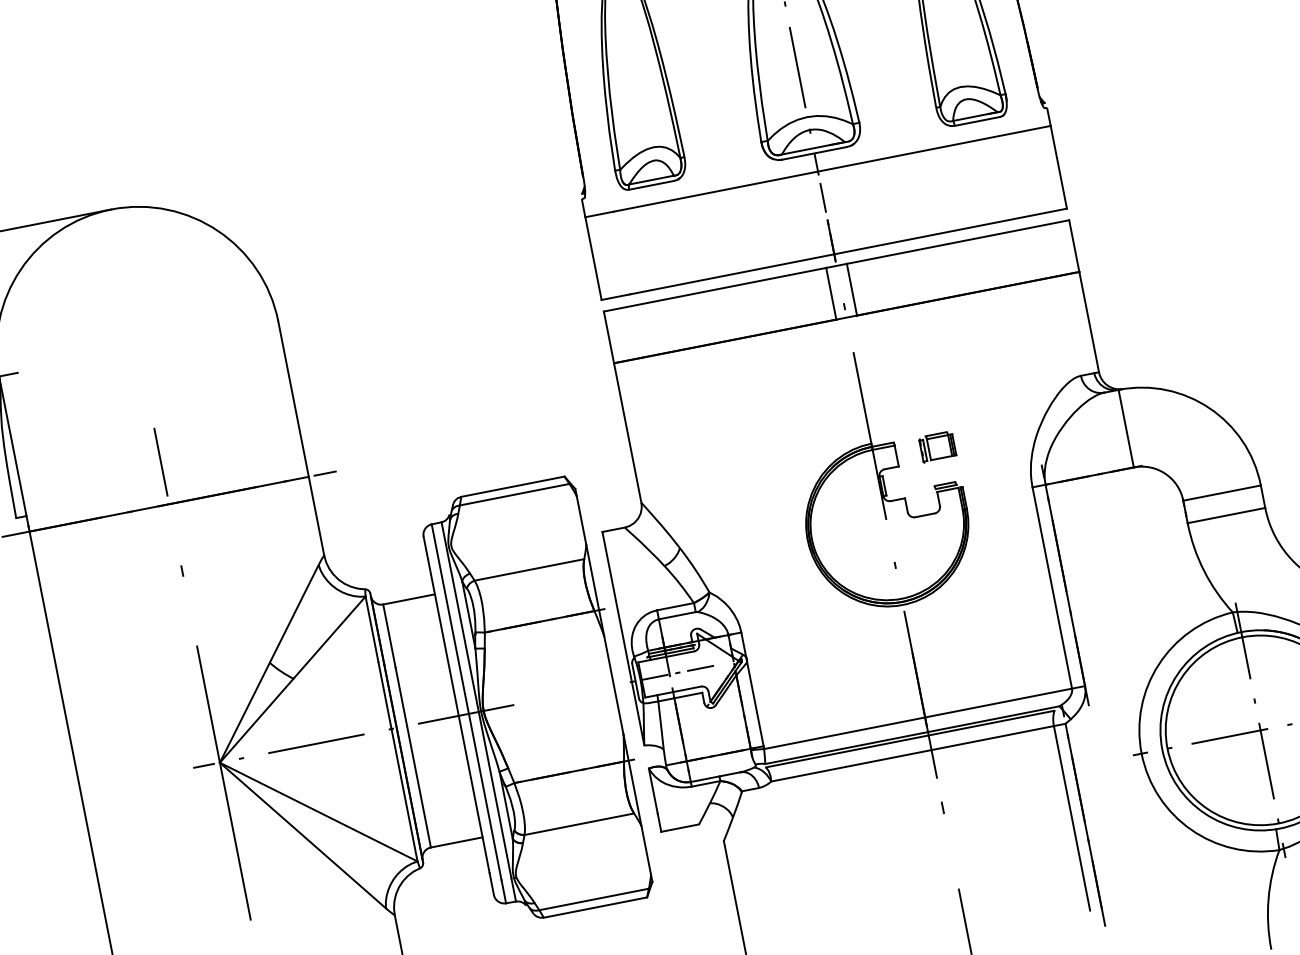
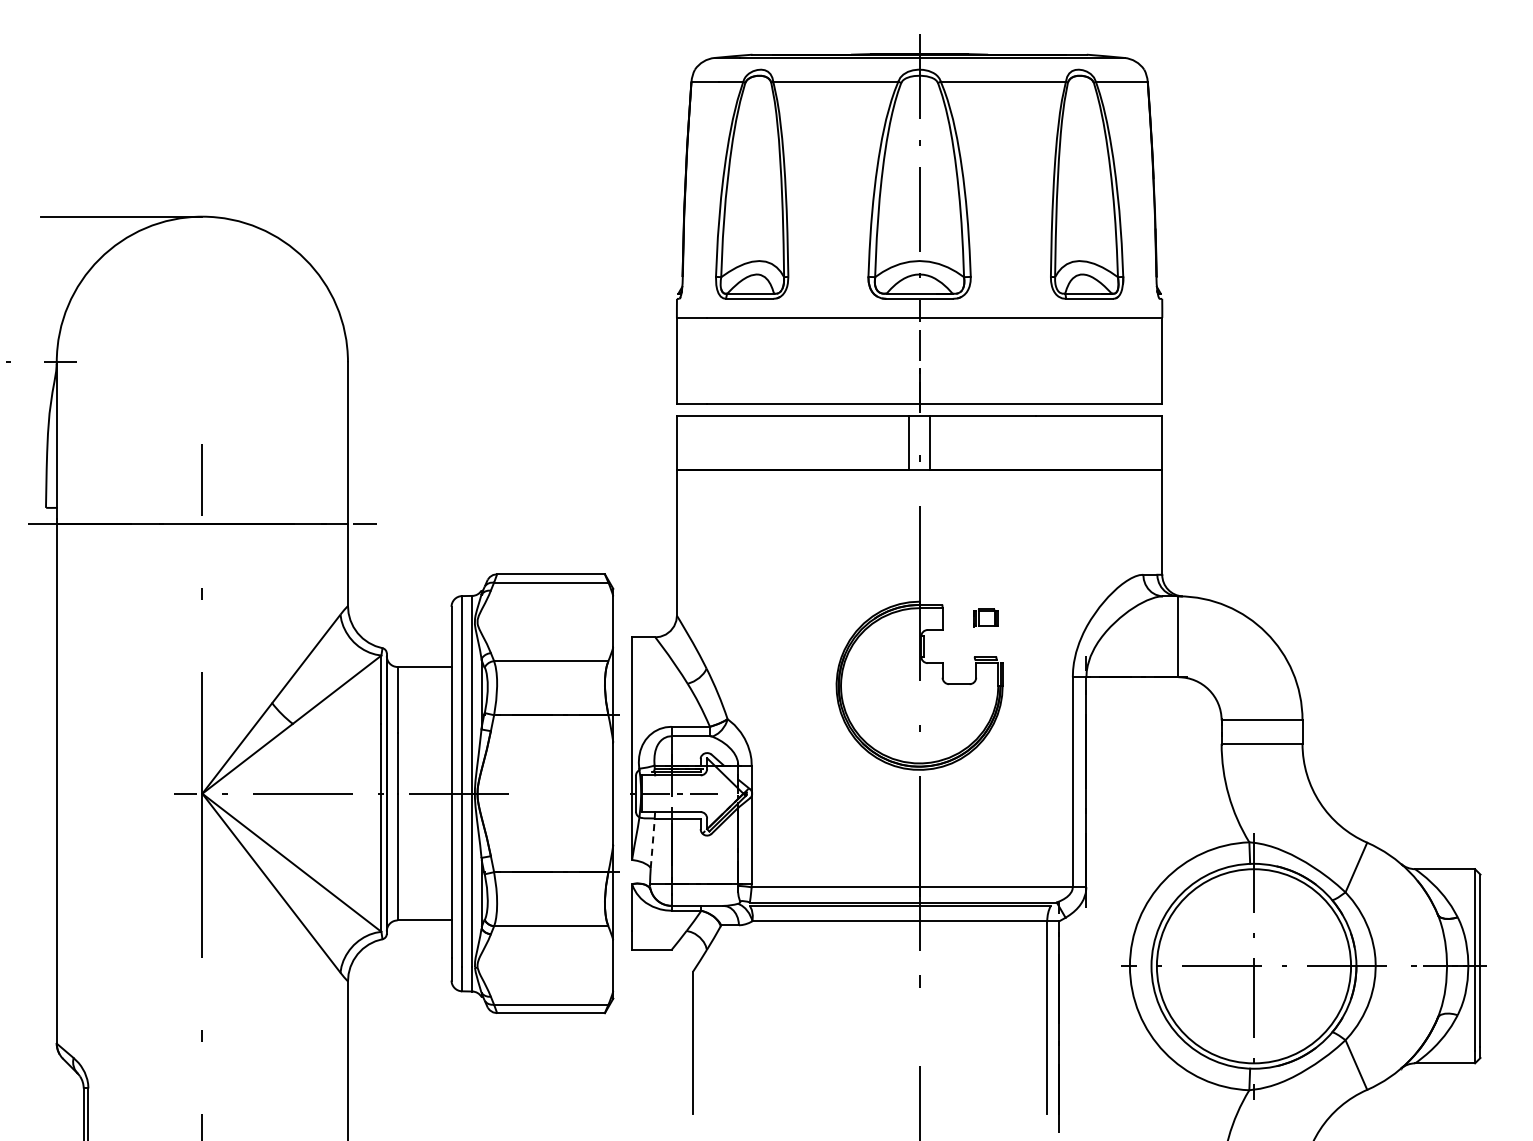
part: (937, 446) -> (985, 617), size x0.7
line: (660, 725) -> (652, 843), solid -> dashed

